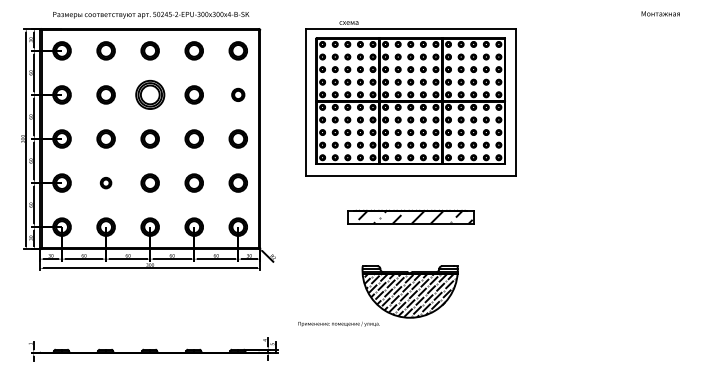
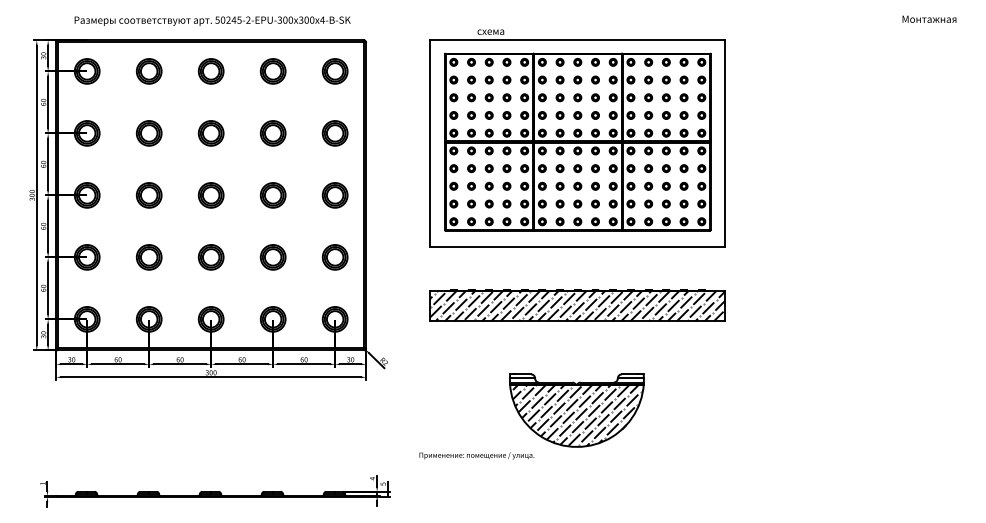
part: (149, 95) -> (210, 133), size x0.62
part: (237, 95) -> (334, 133), size x1.43
part: (105, 183) -> (148, 257), size x1.67
part: (410, 217) -> (577, 305), size x1.67

